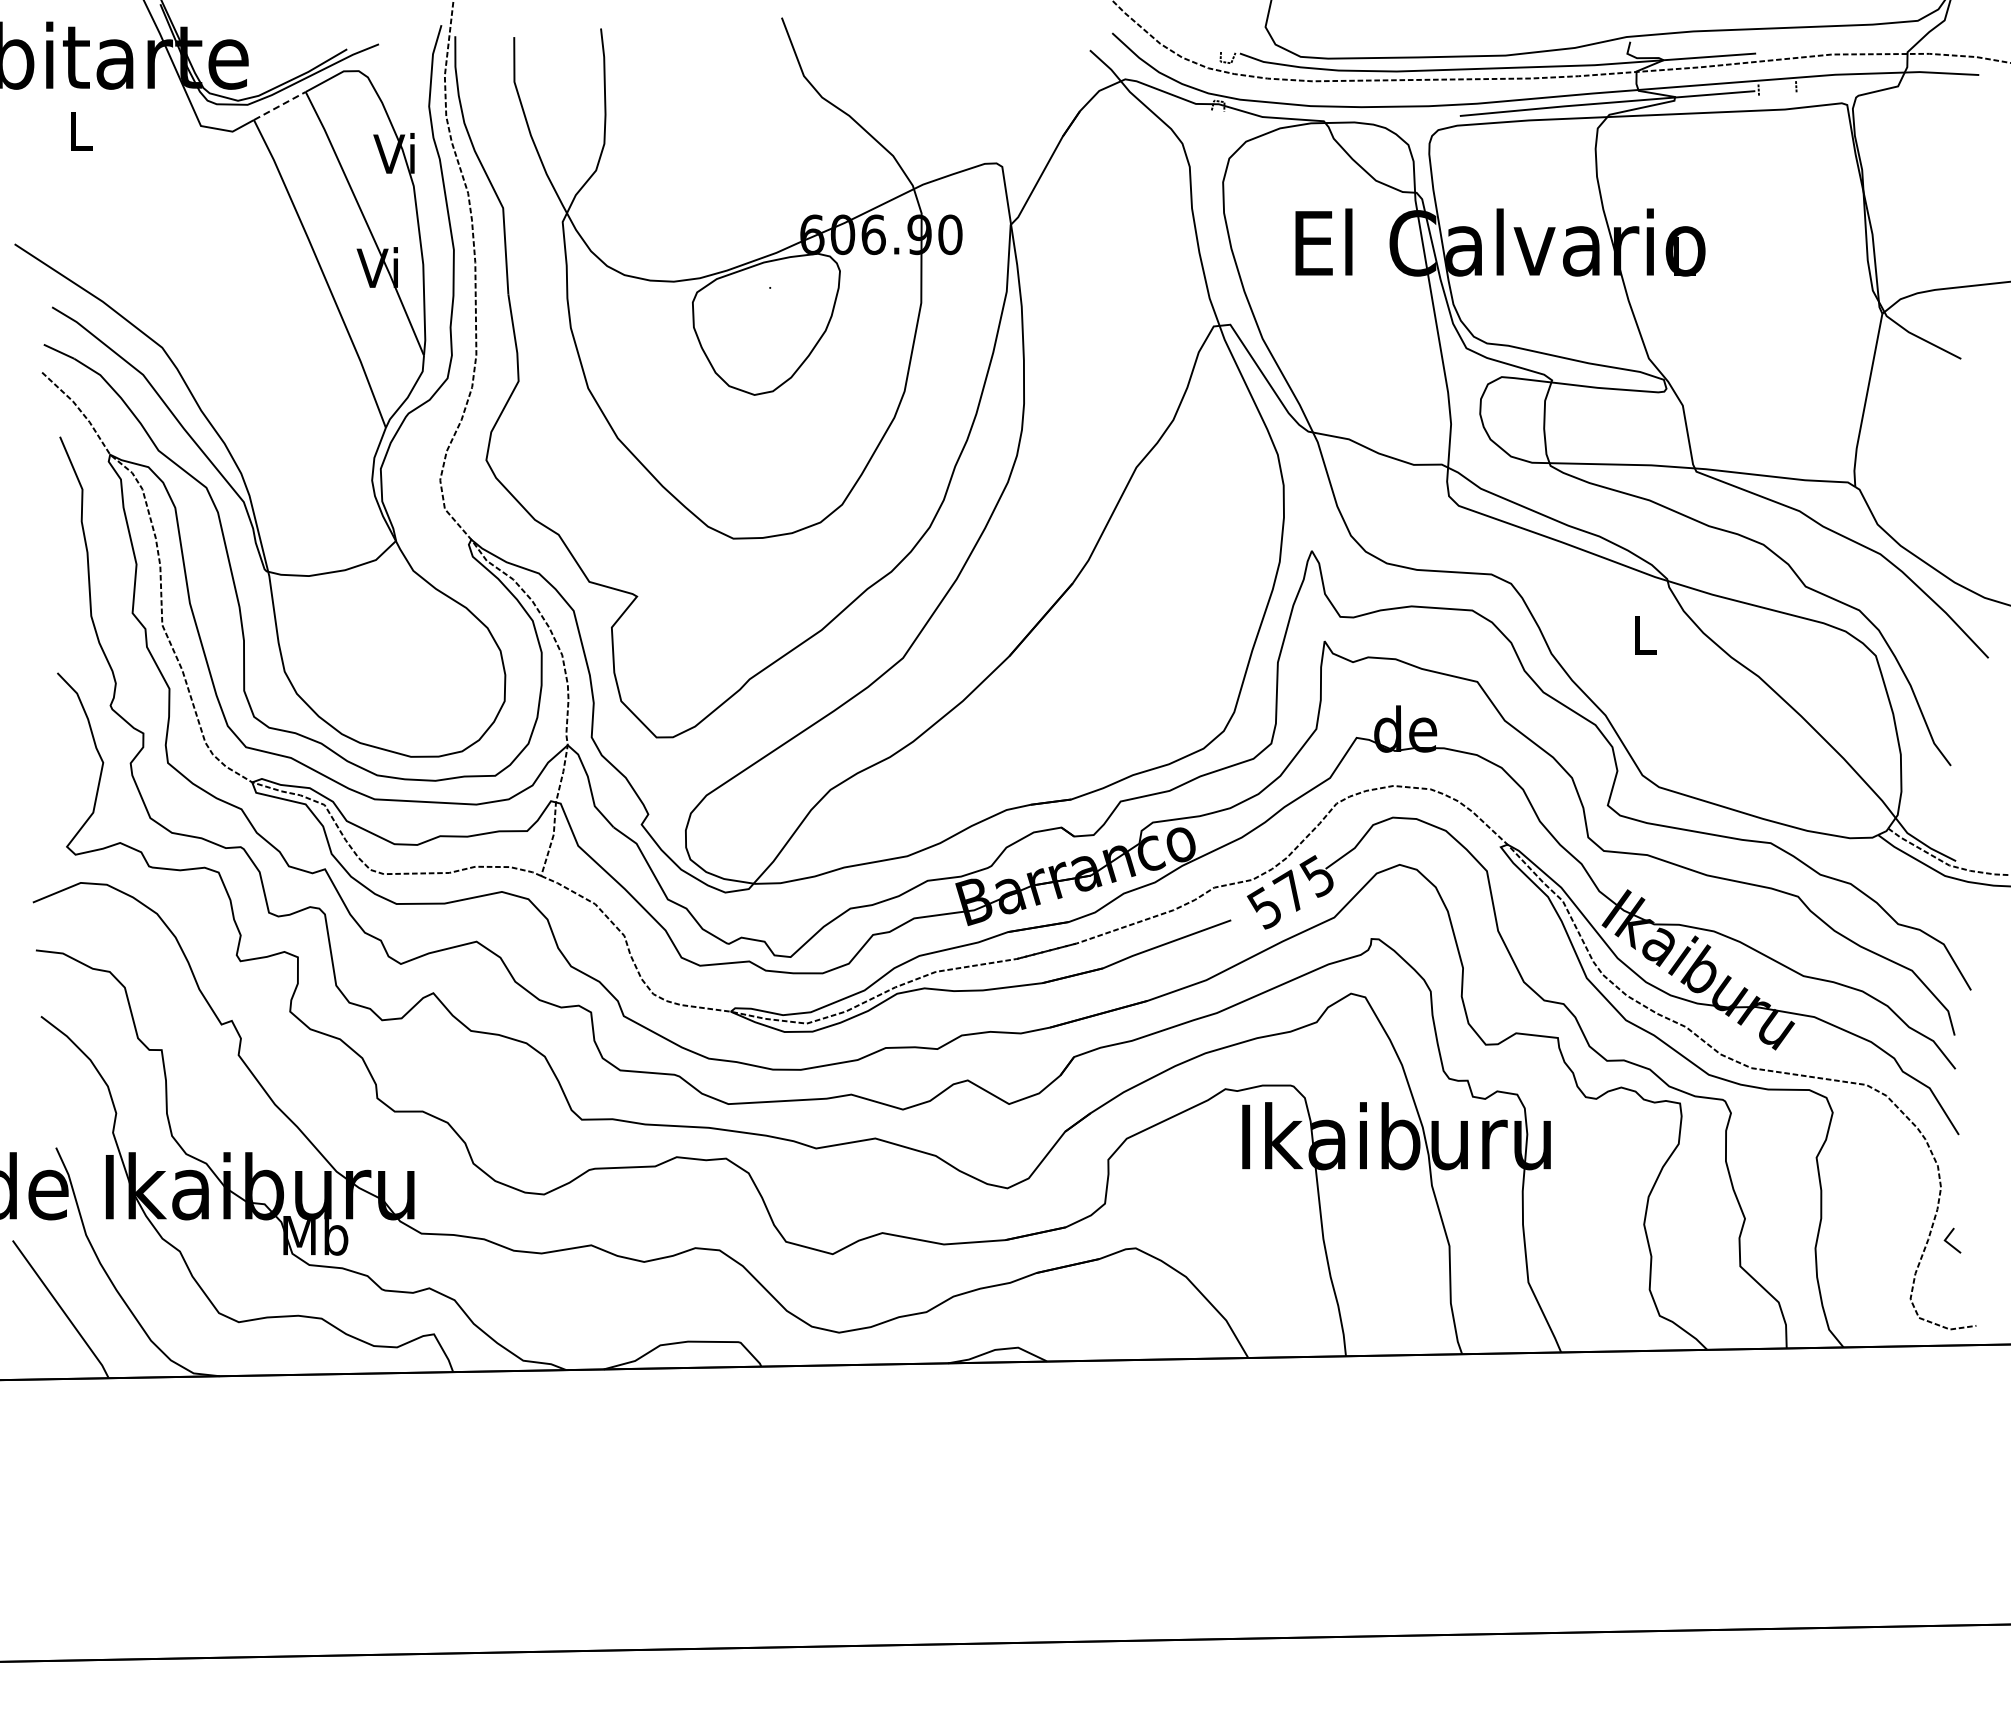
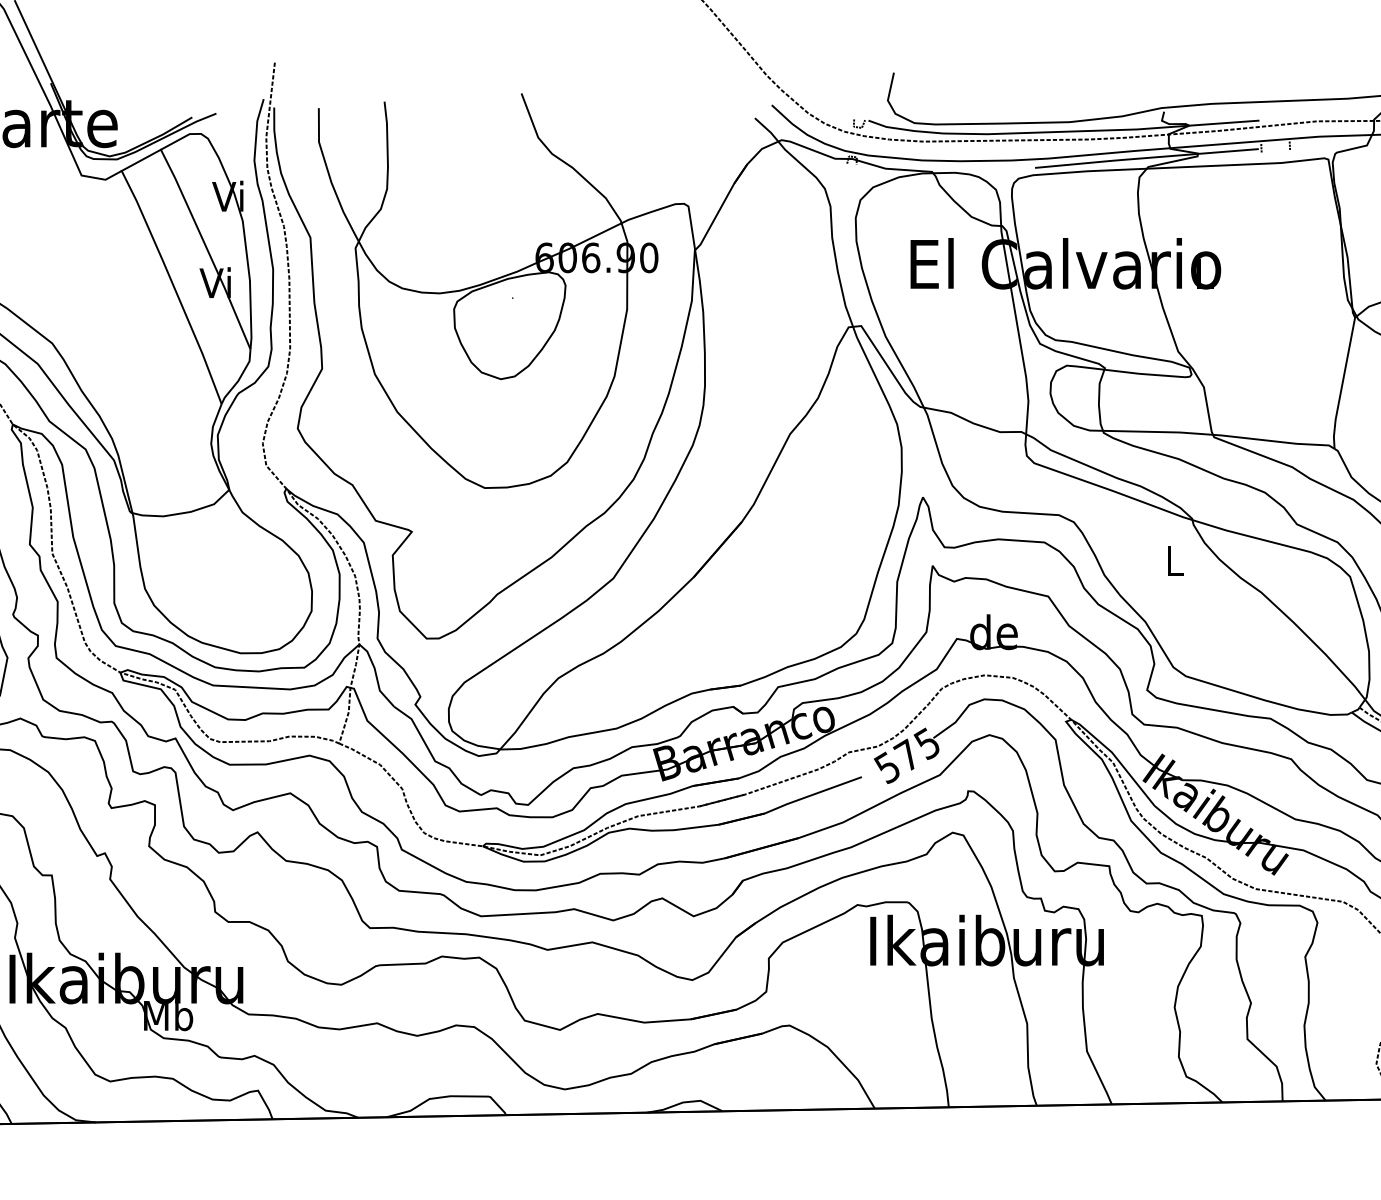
line: (280, 105) -> (141, 159), dashed -> solid

